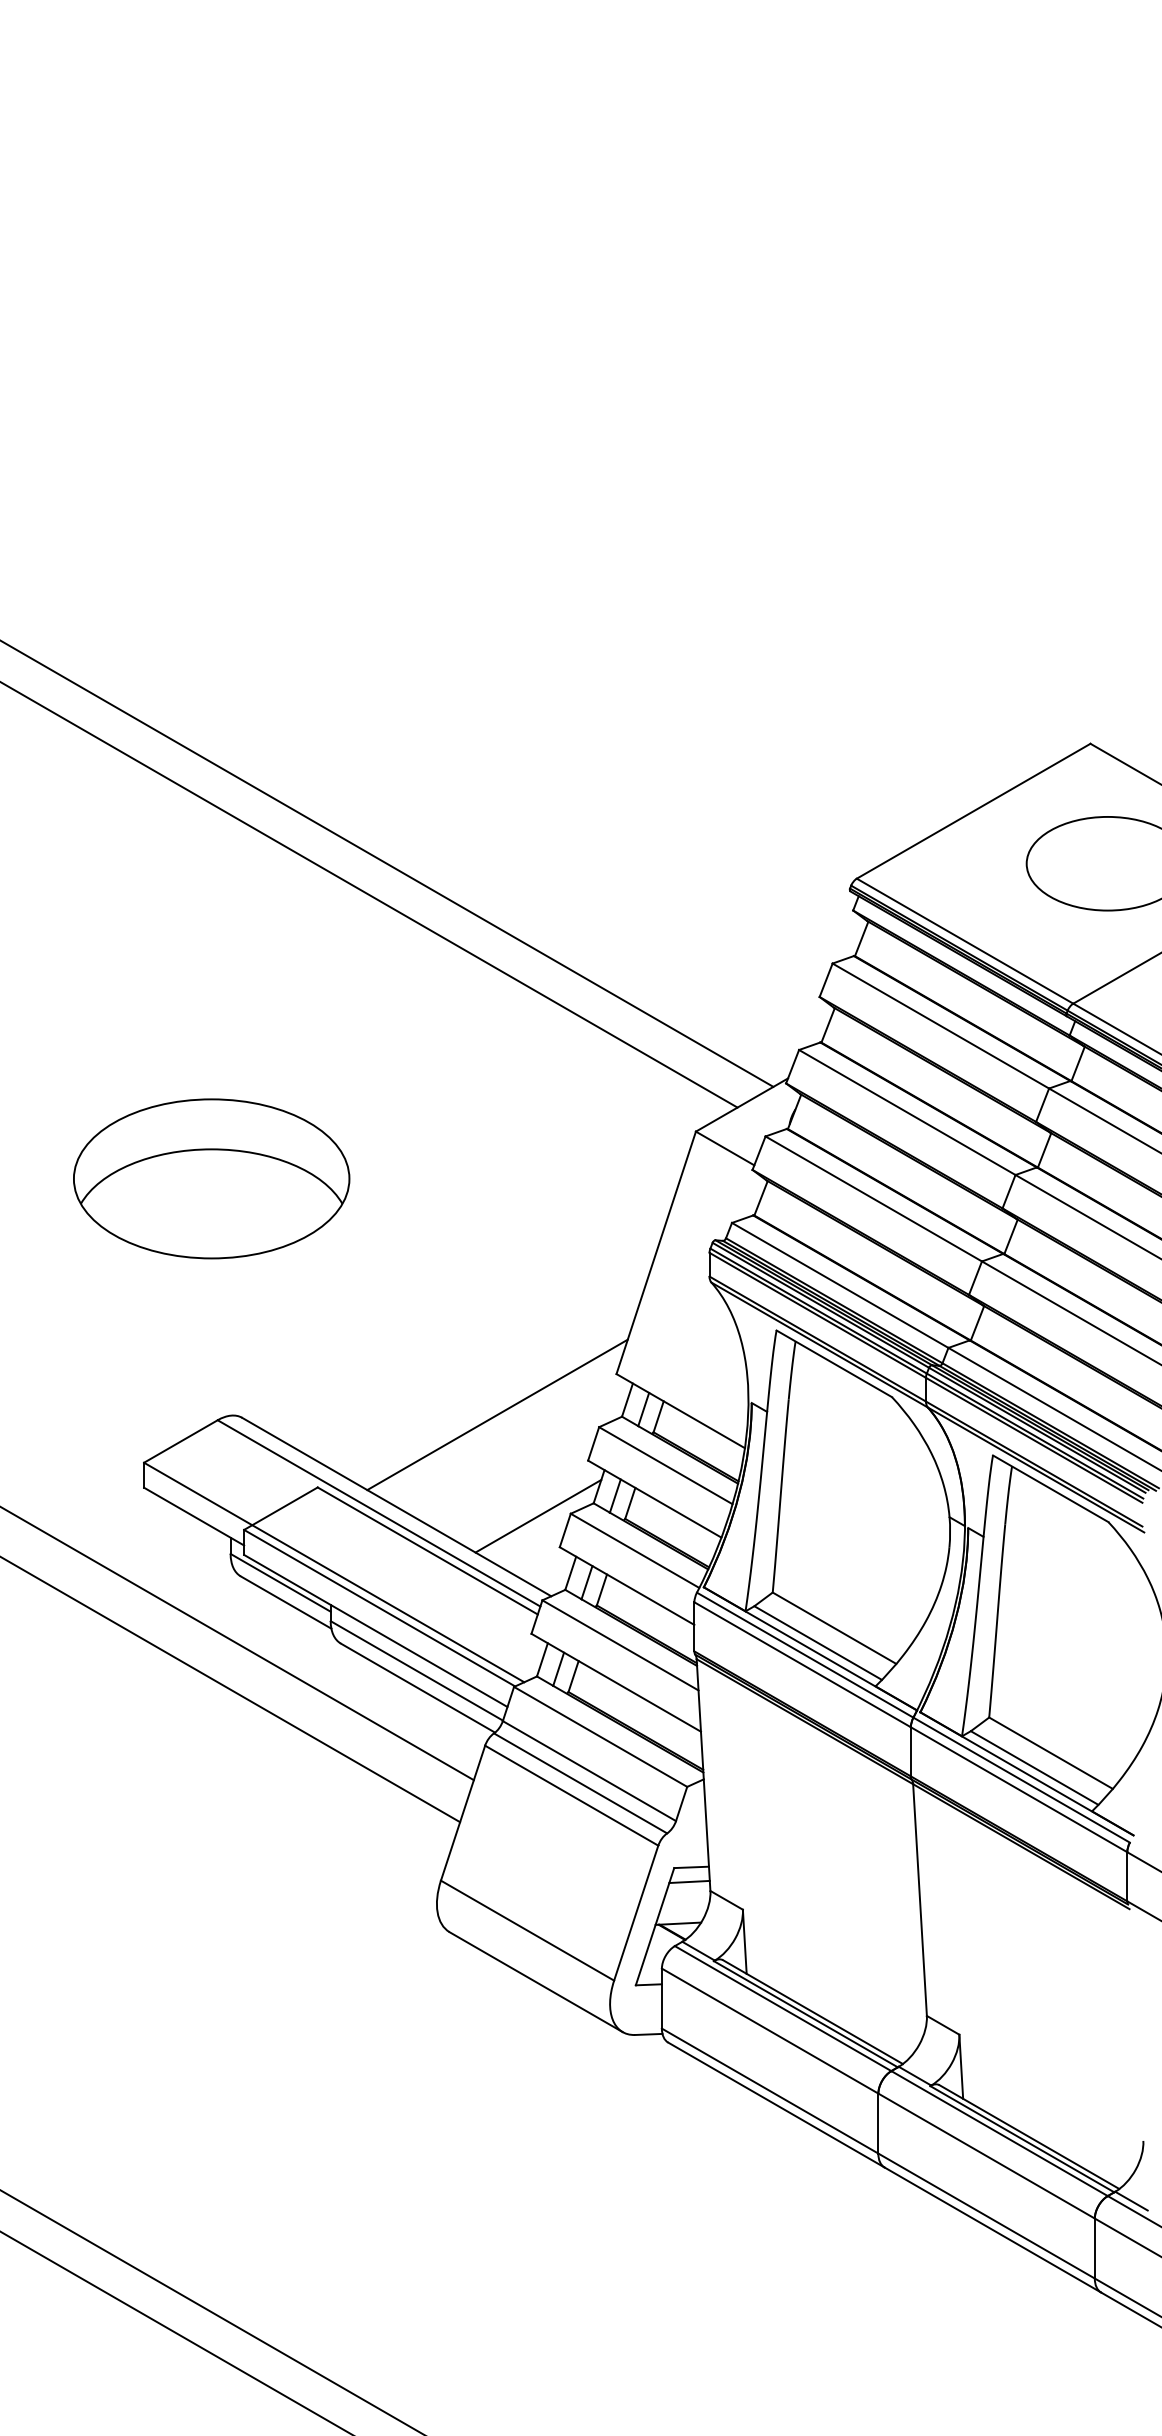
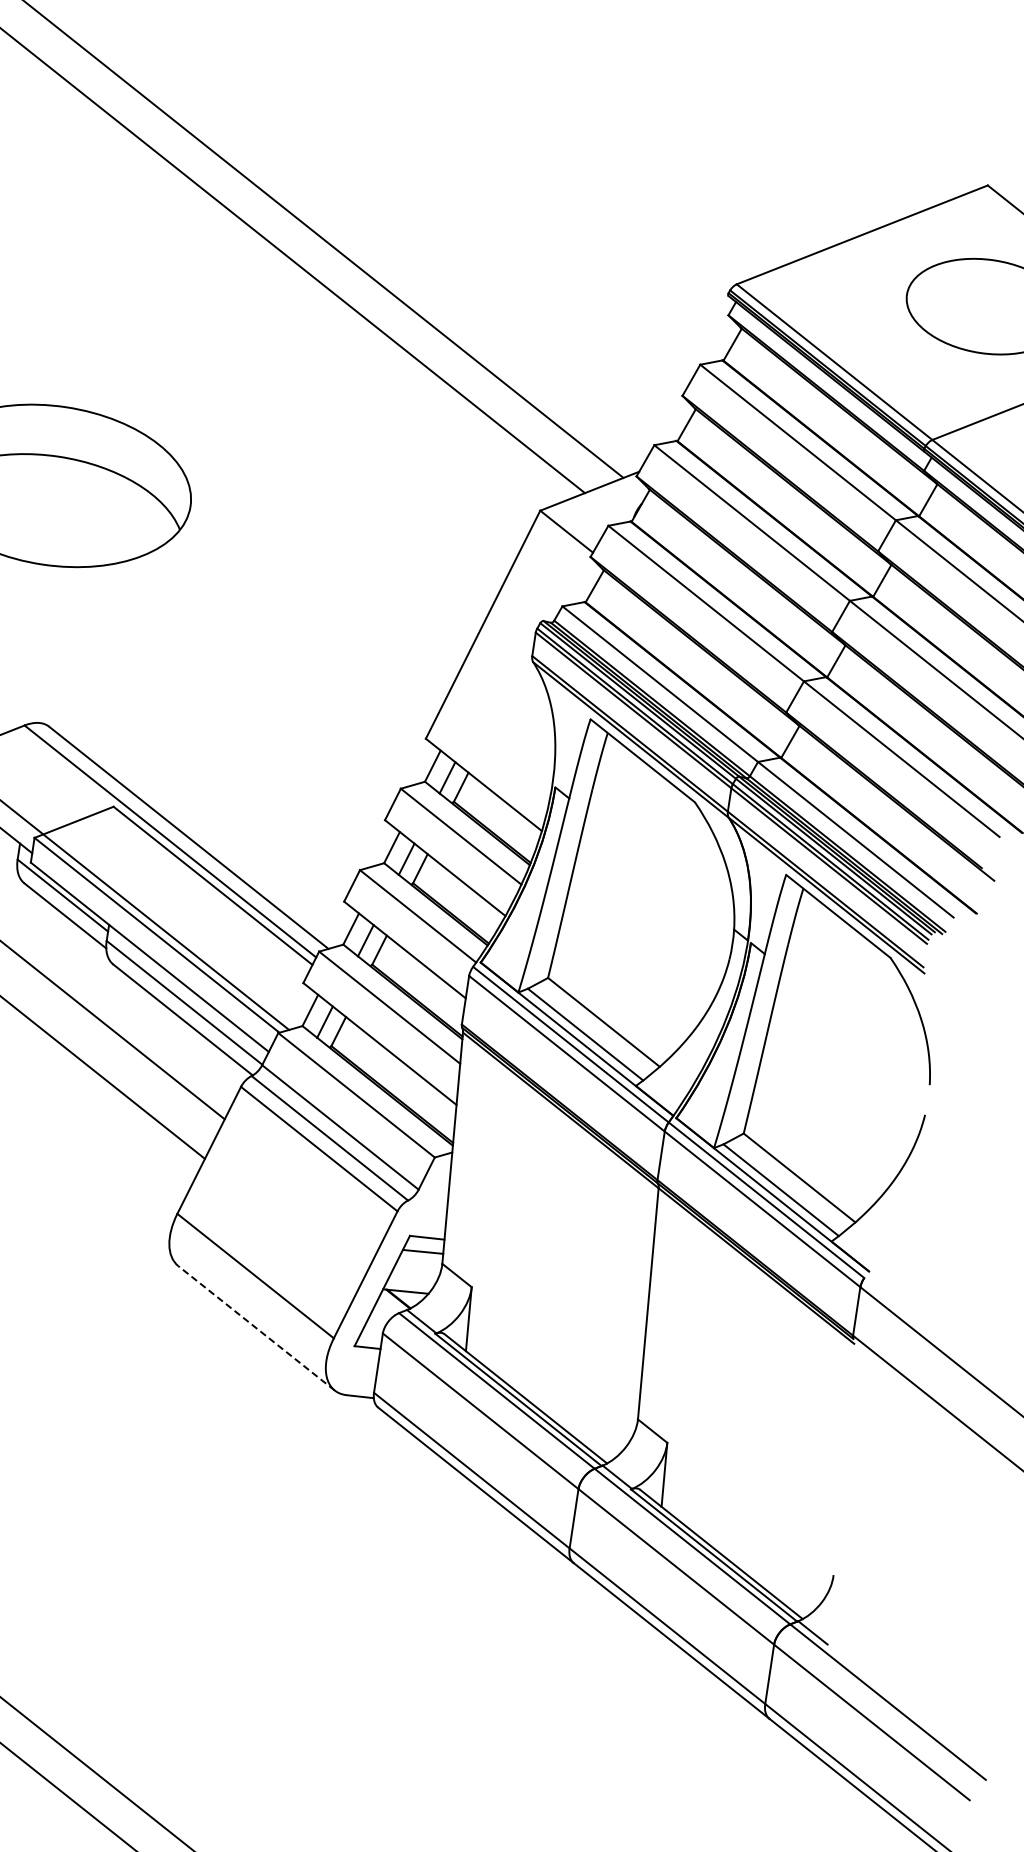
line: (497, 1414) -> (302, 761), removed
line: (538, 1515) -> (327, 867), removed
line: (536, 1982) -> (256, 1328), solid -> dashed

